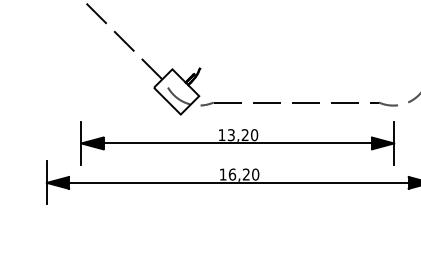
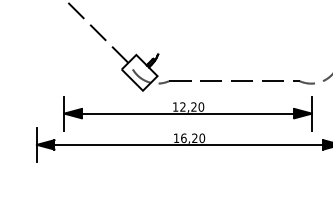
text: (230, 134) -> (182, 106), 13,20 -> 12,20

